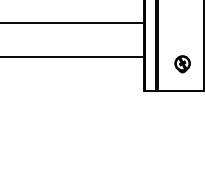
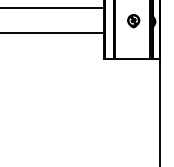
part: (182, 64) -> (133, 21), moved

